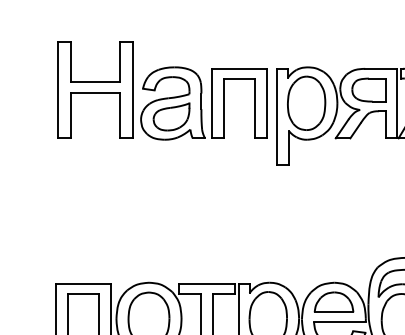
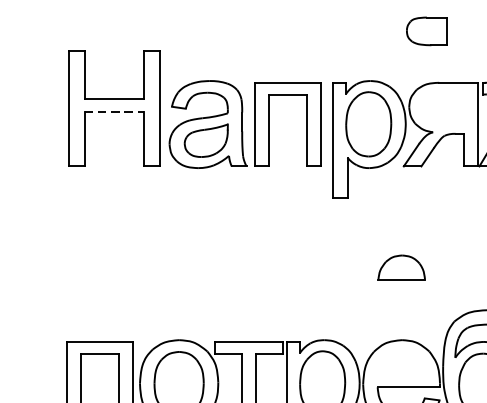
part: (368, 89) -> (426, 30), moved
line: (95, 93) -> (114, 112), solid -> dashed
part: (333, 301) -> (401, 266), moved

